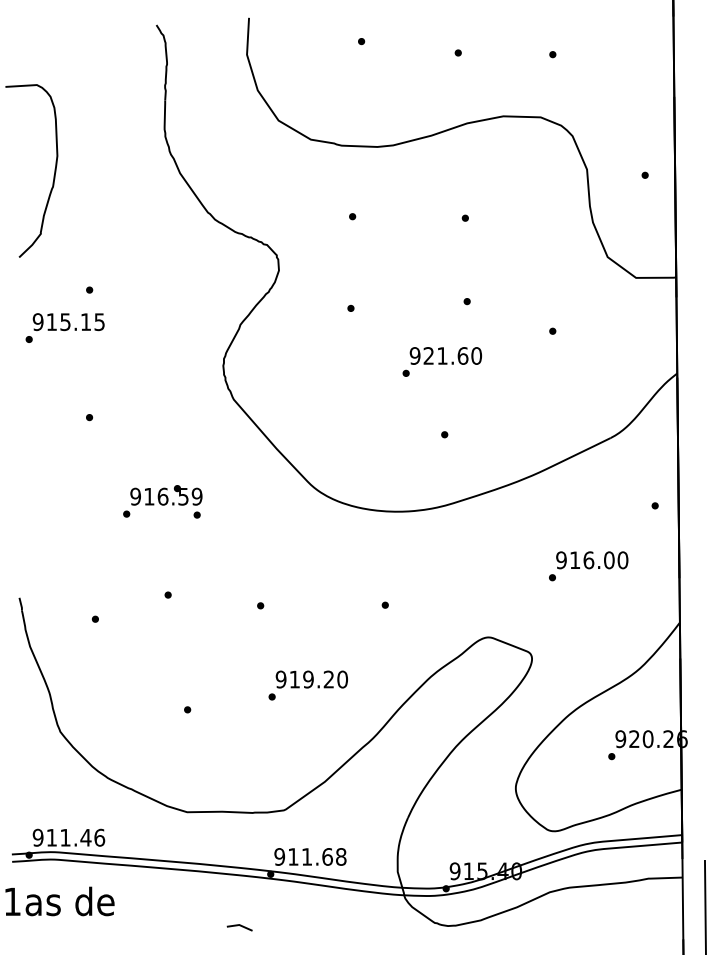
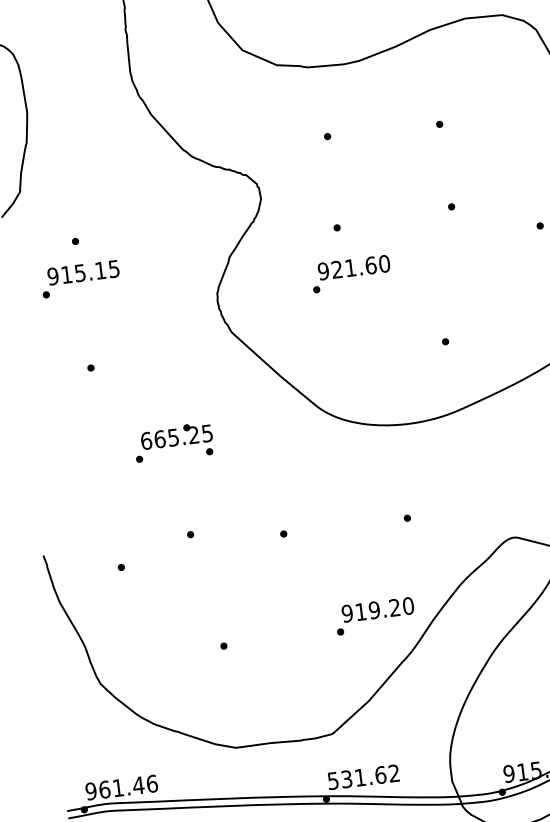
text: (64, 327) -> (79, 278), moved
text: (441, 361) -> (350, 273), moved
text: (166, 496) -> (176, 437), 916.59 -> 665.25
text: (307, 685) -> (374, 616), moved
text: (51, 837) -> (104, 789), 911.46 -> 961.46
text: (310, 856) -> (363, 776), 911.68 -> 531.62

